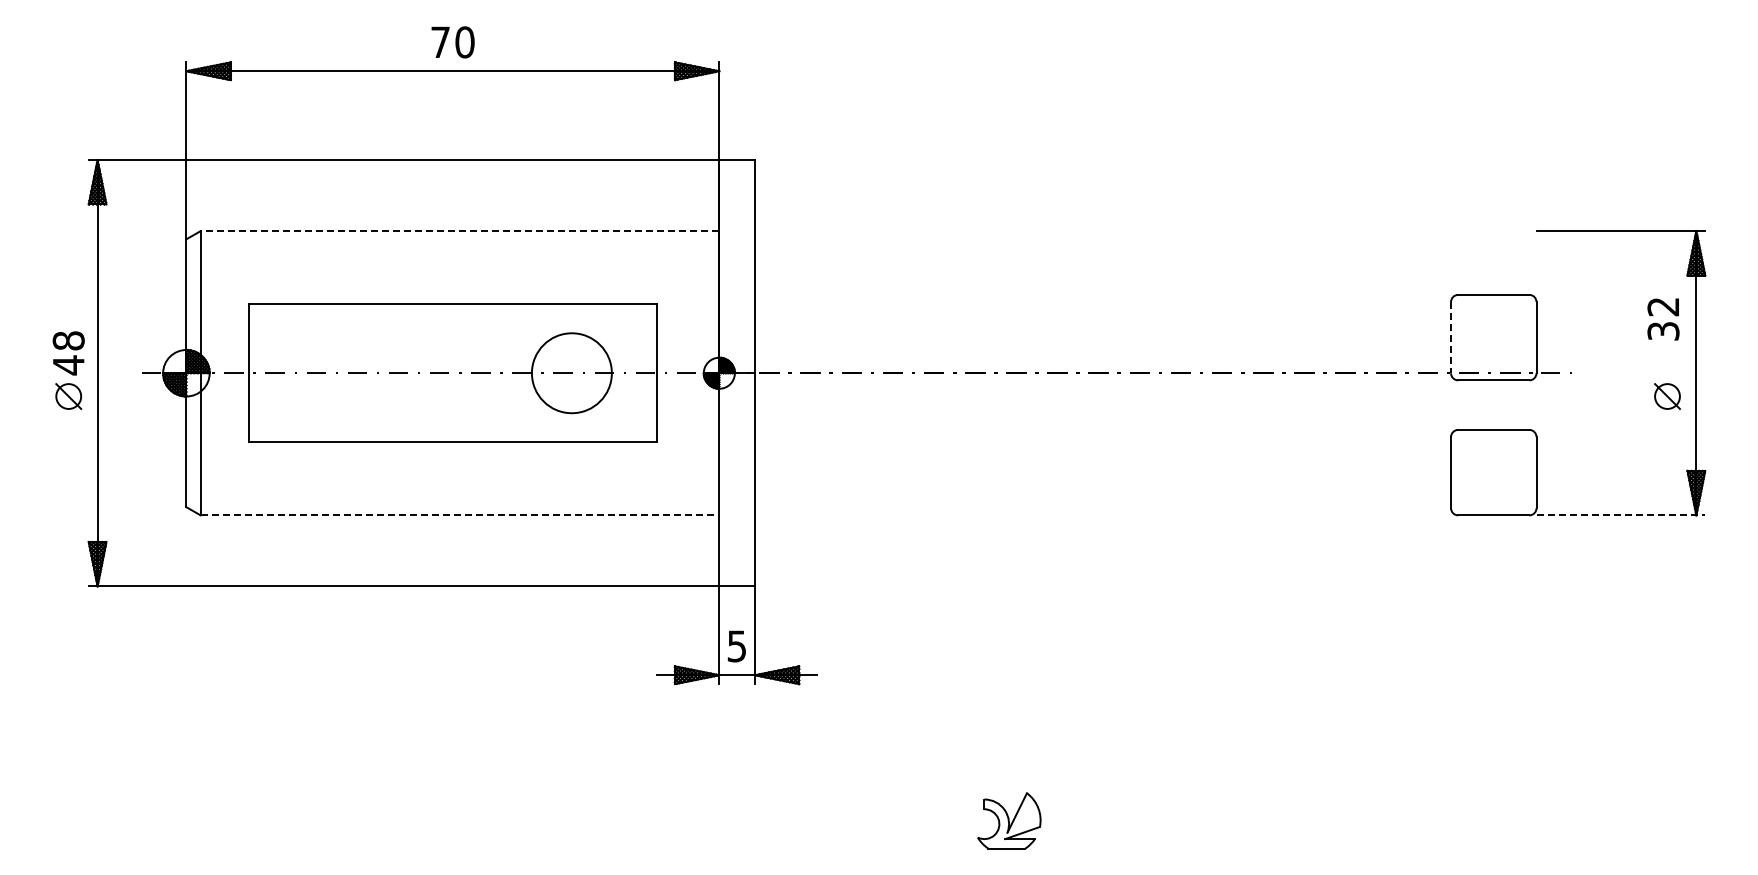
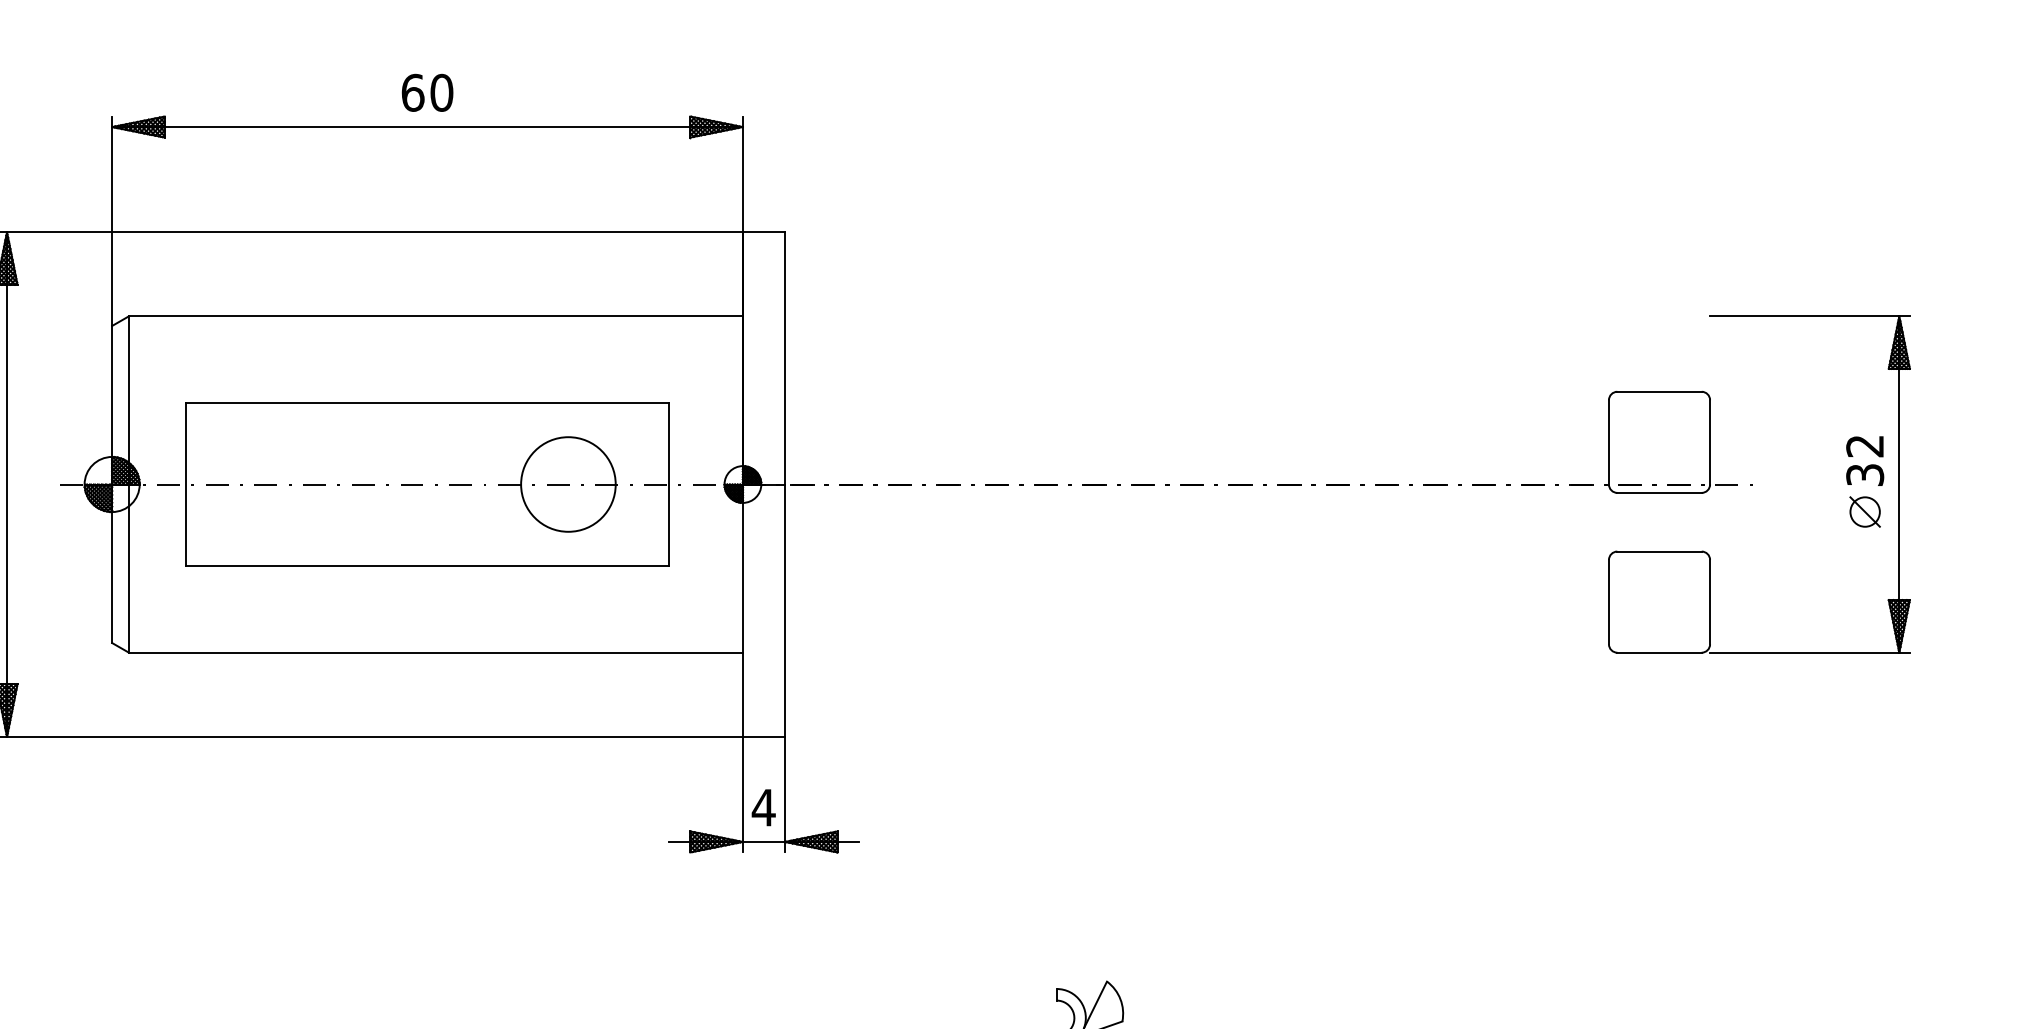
text: (440, 42) -> (412, 93), 70 -> 60
line: (459, 231) -> (435, 316), dashed -> solid
text: (1663, 319) -> (1865, 461), moved
line: (1451, 337) -> (1609, 442), dashed -> solid
line: (460, 515) -> (436, 652), dashed -> solid
line: (1621, 515) -> (1810, 652), dashed -> solid
text: (736, 646) -> (763, 807), 5 -> 4

